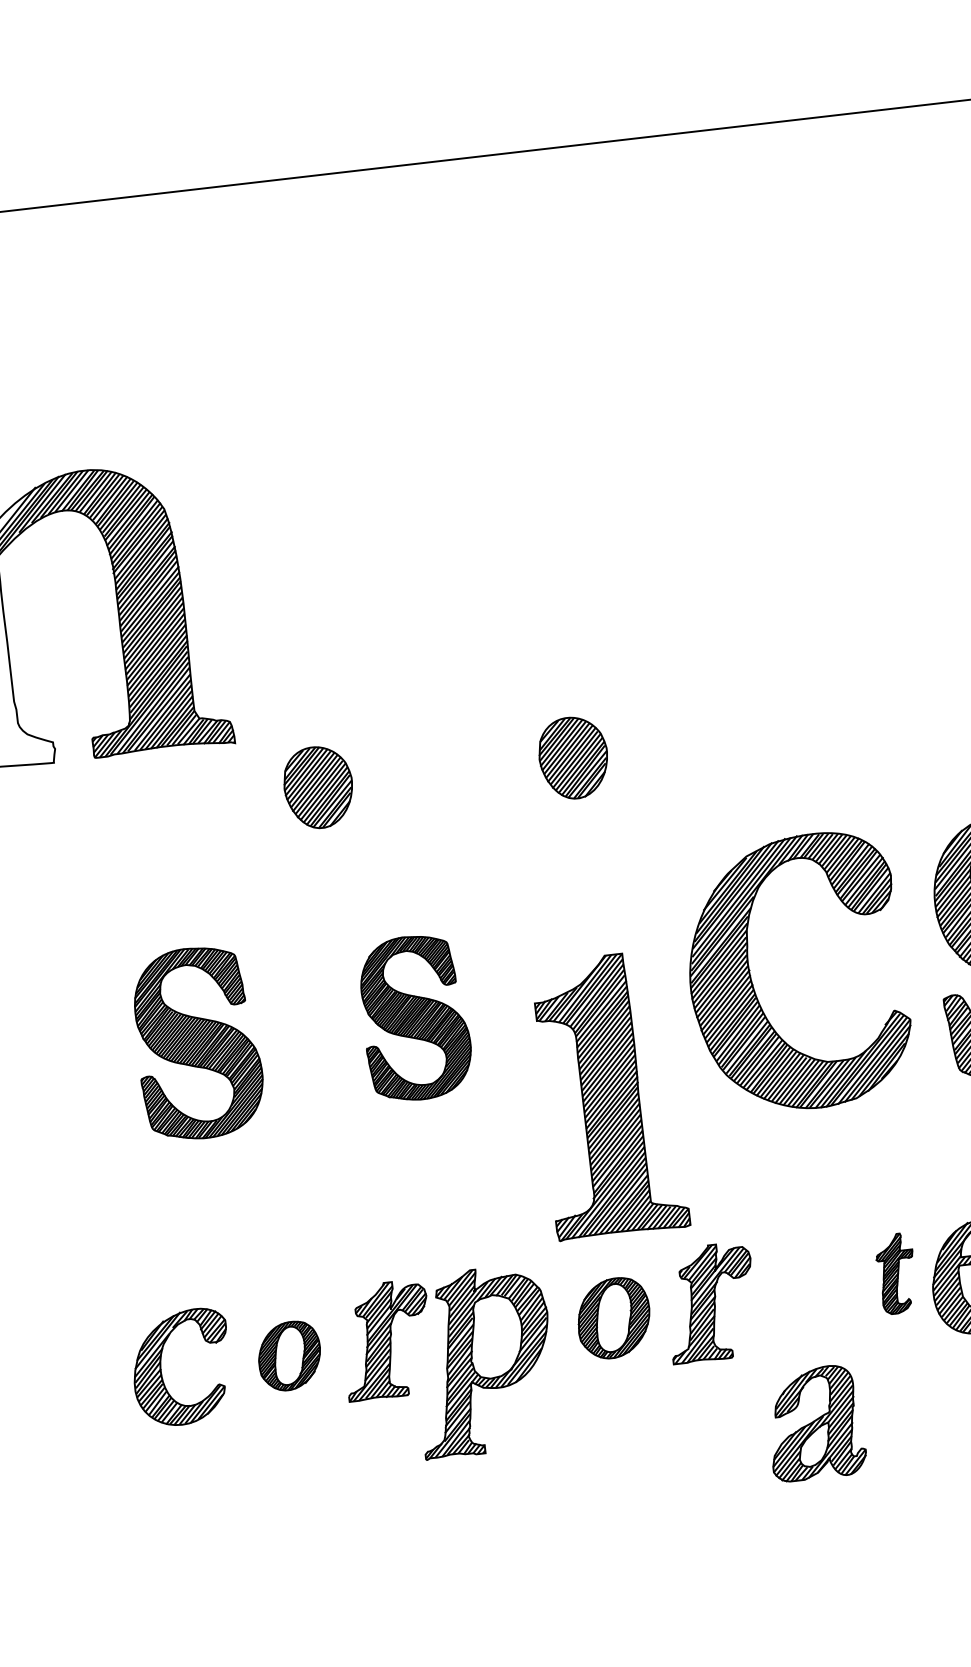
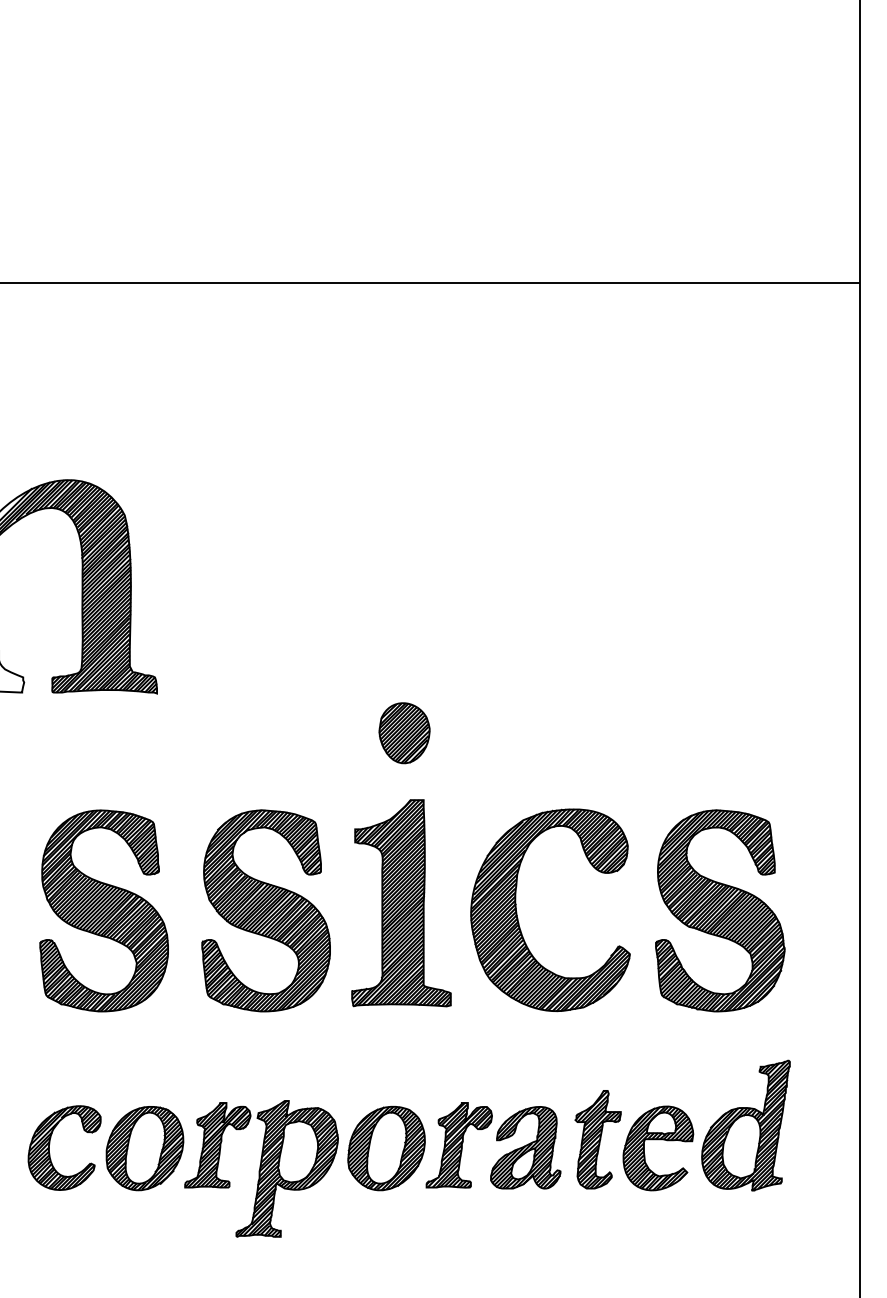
part: (318, 787) -> (214, 733), removed
part: (414, 1017) -> (265, 910), size x1.67
part: (197, 1042) -> (103, 910), size x1.43
part: (608, 1095) -> (401, 903), moved
part: (895, 1273) -> (597, 1139), size x1.67
part: (613, 1318) -> (386, 1148), size x1.43
part: (289, 1355) -> (144, 1148), size x1.67
part: (815, 1422) -> (525, 1147), moved

